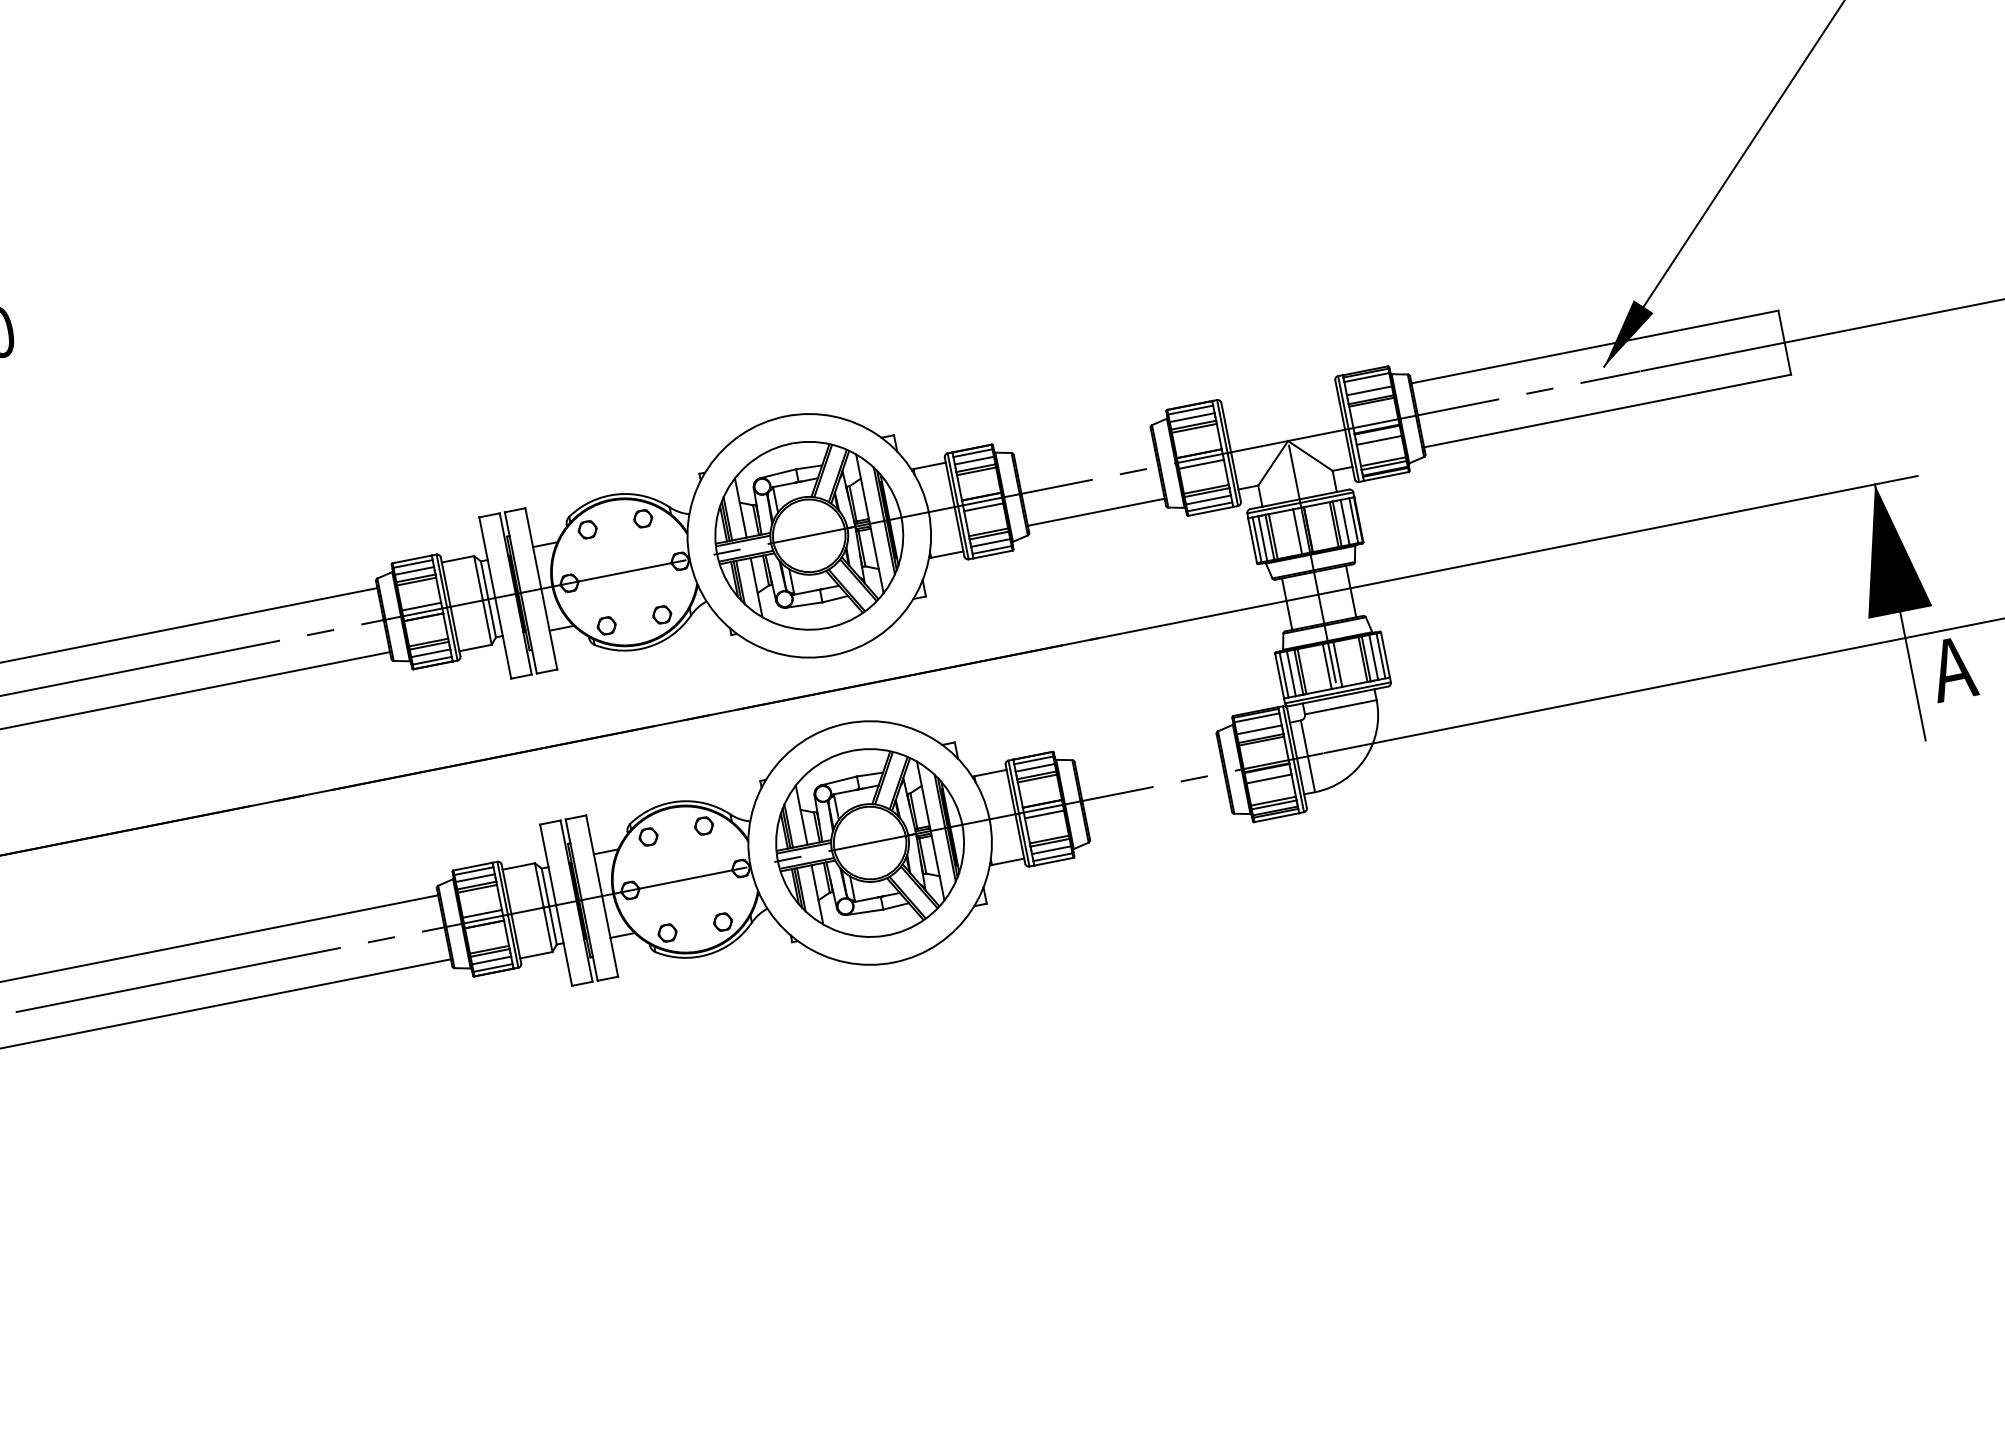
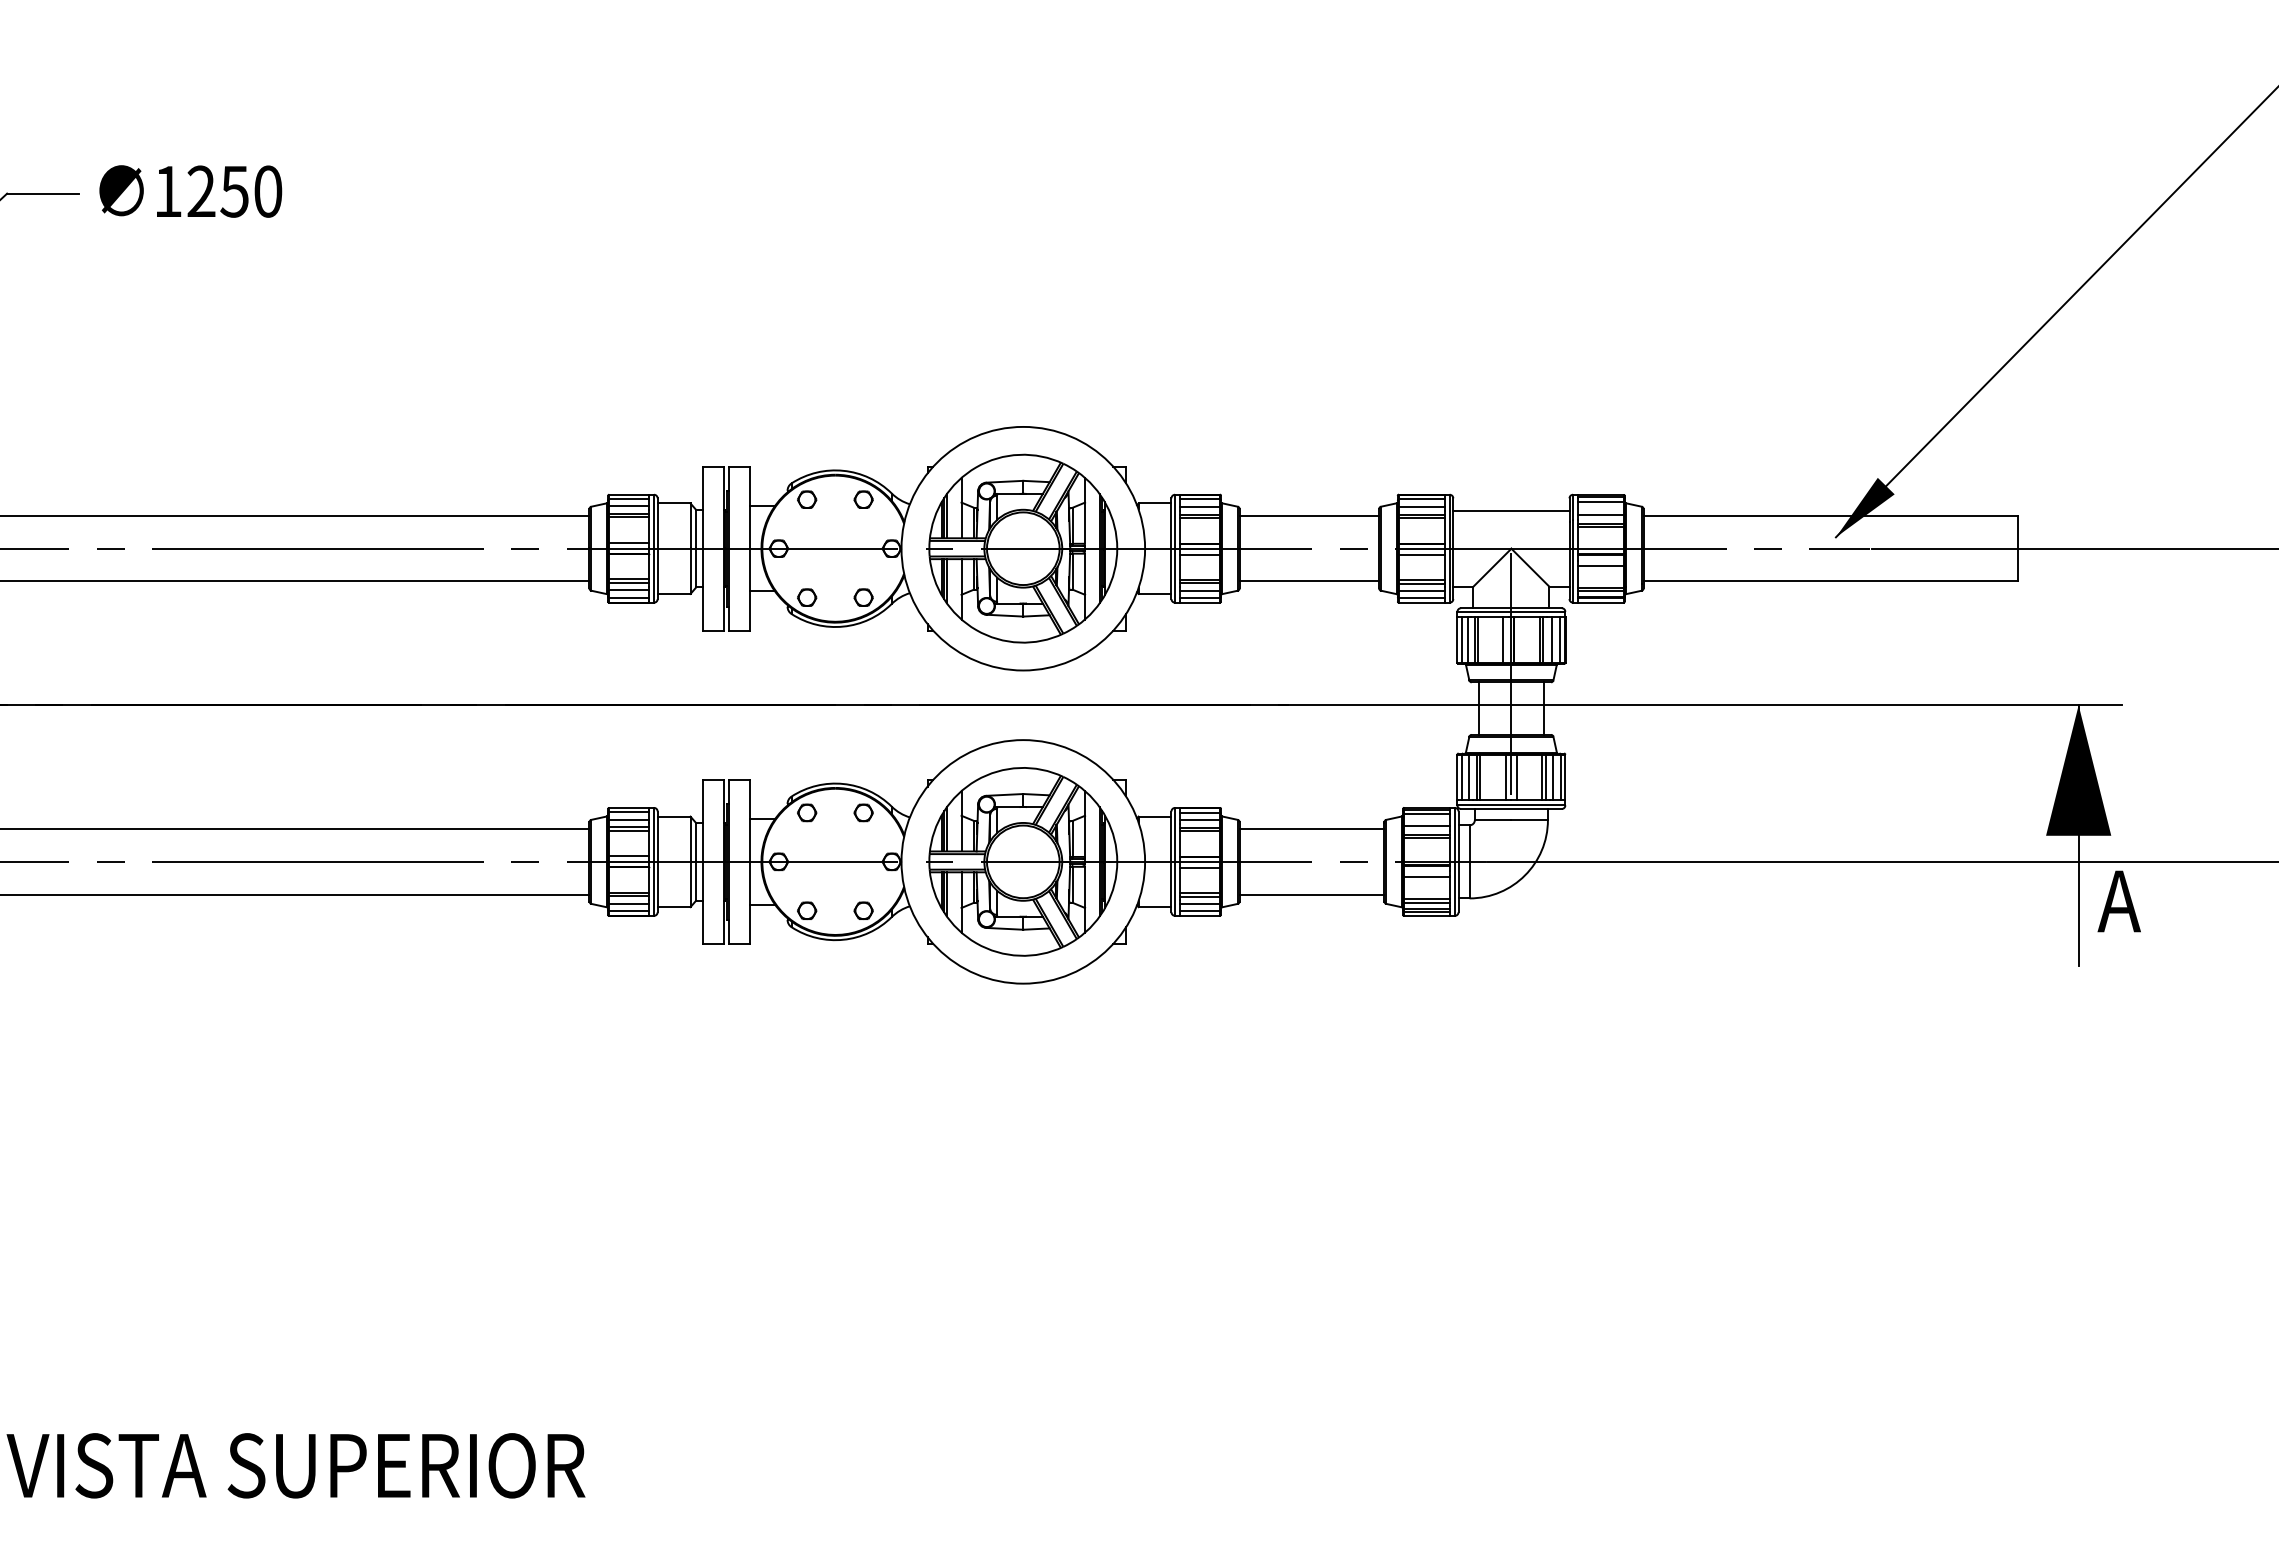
line: (1280, 403) -> (1511, 510), added
line: (1083, 448) -> (1309, 516), added
line: (1146, 755) -> (1311, 829), added
line: (1159, 819) -> (1311, 894), added

